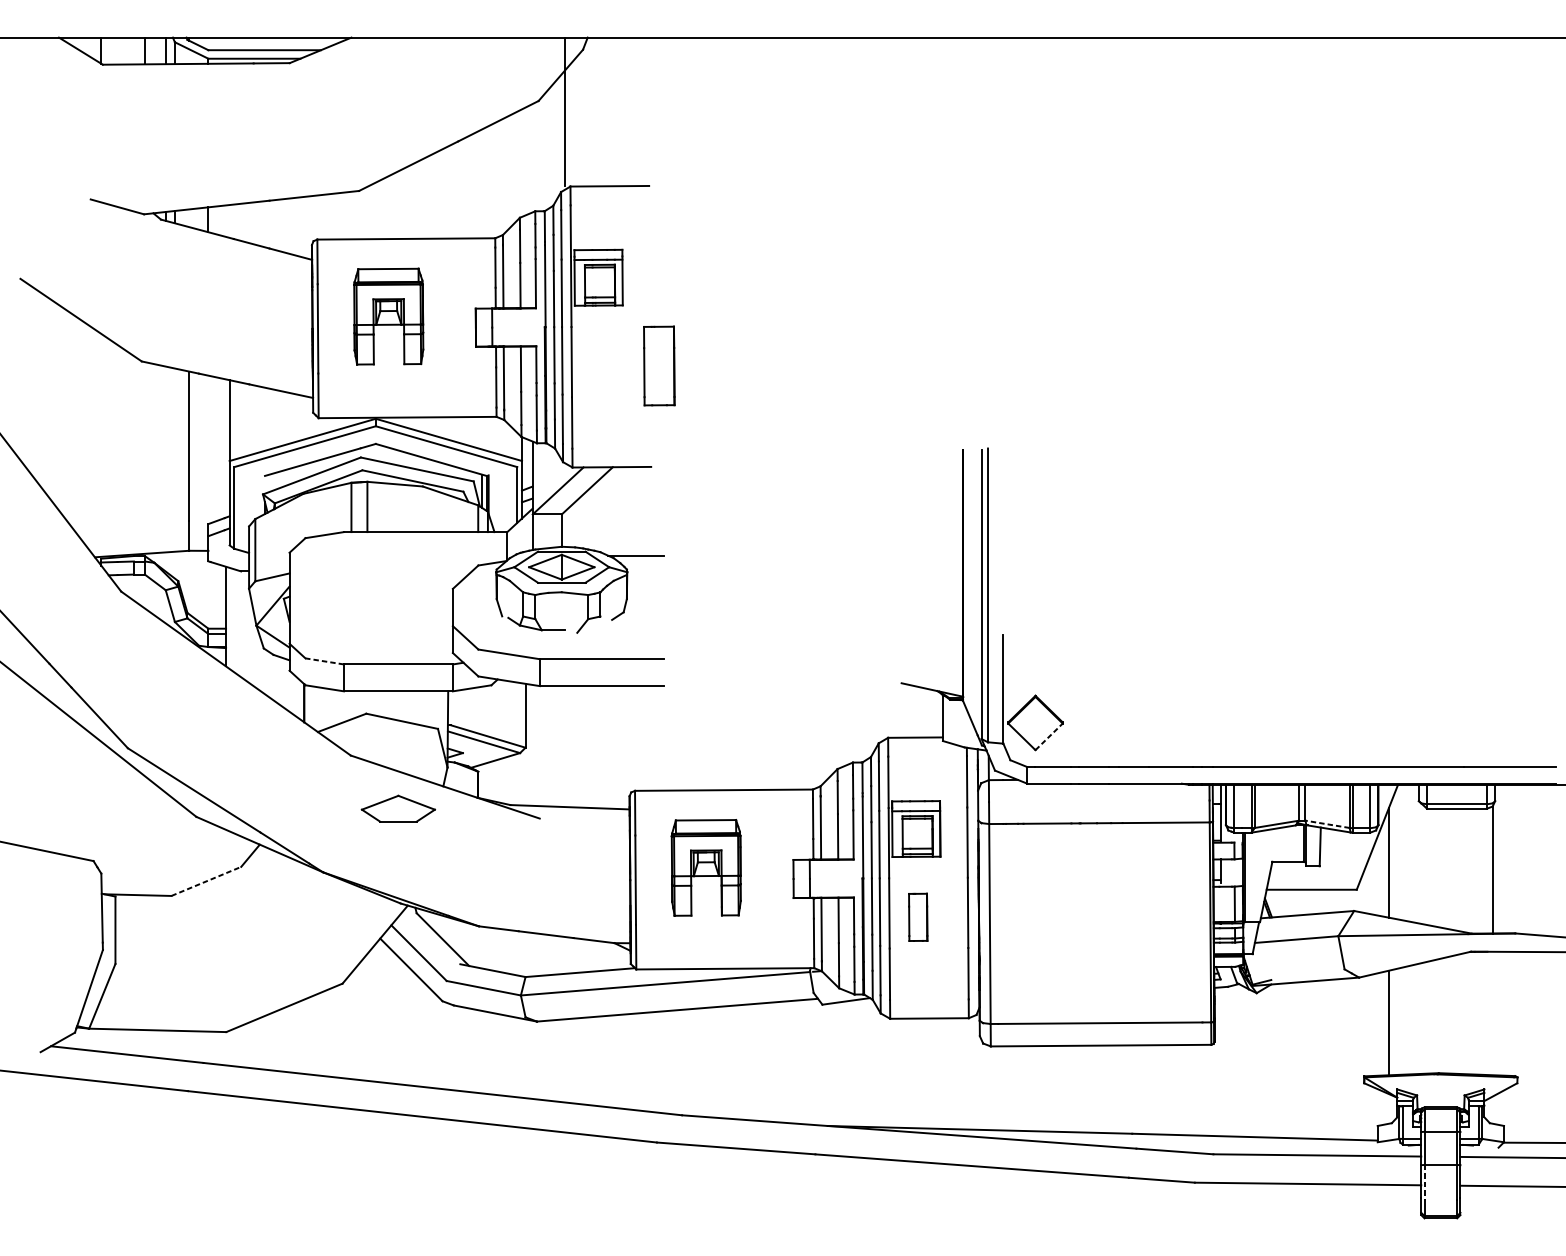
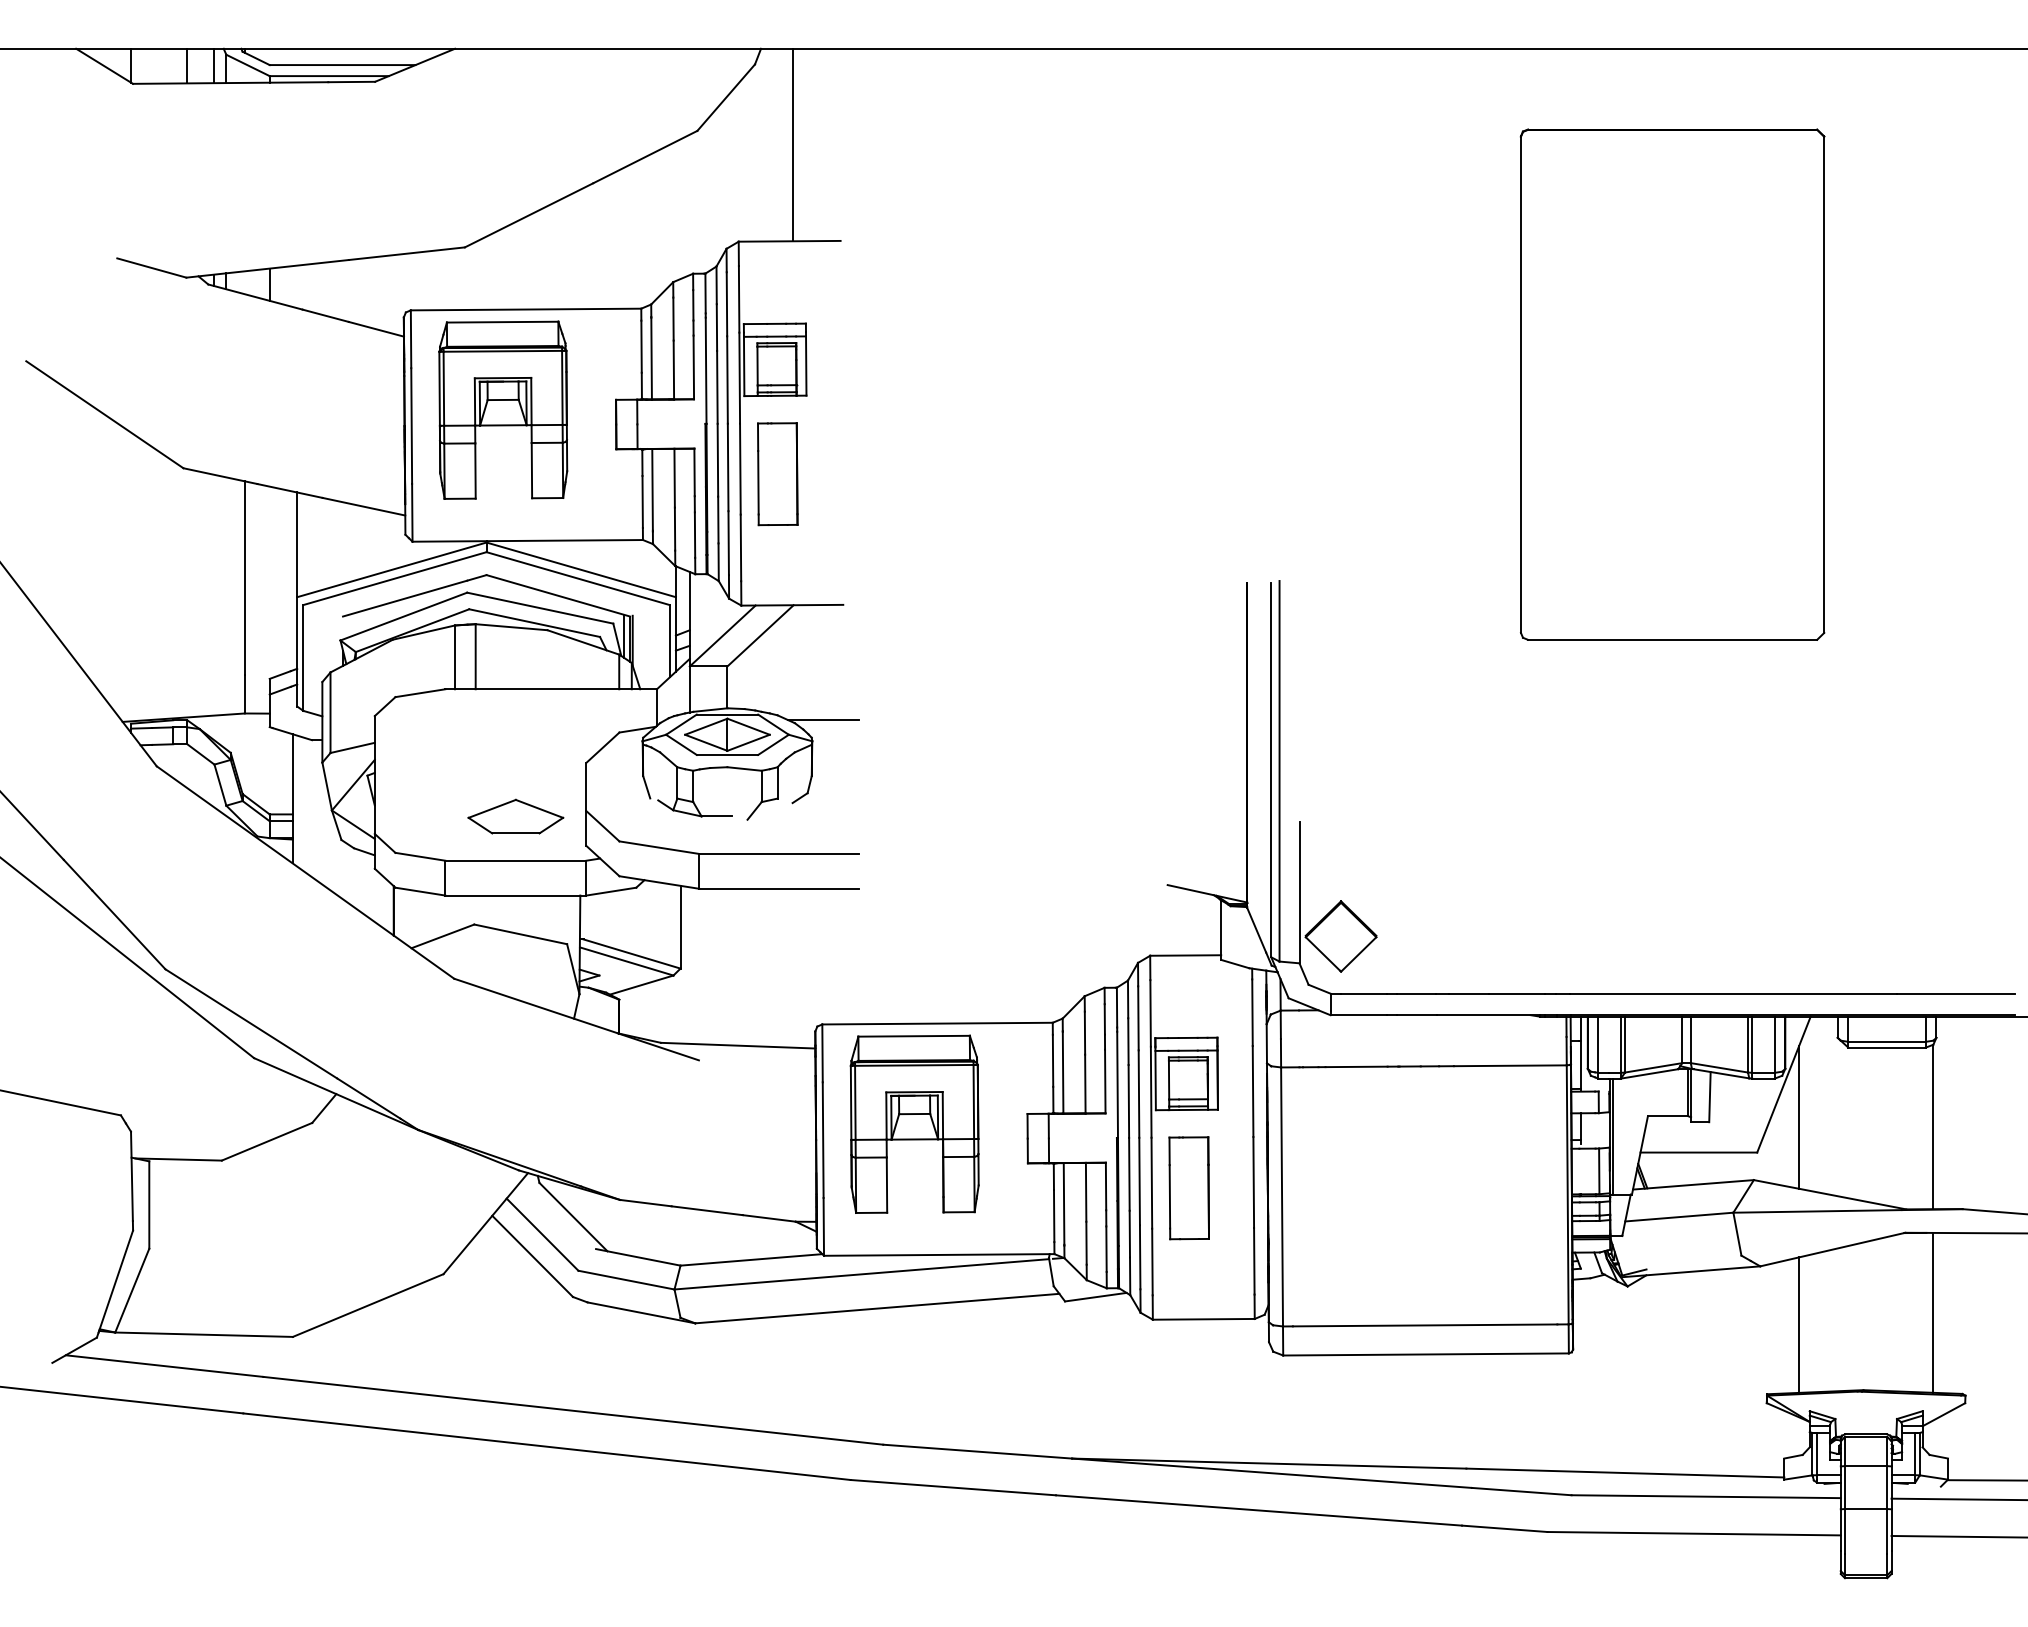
line: (564, 111) -> (793, 144), moved
part: (1291, 296) -> (1672, 384), added
part: (388, 316) -> (503, 409), size x1.43
part: (659, 366) -> (777, 474), moved
line: (324, 661) -> (419, 856), dashed -> solid
line: (1048, 736) -> (1358, 954), dashed -> solid
part: (398, 808) -> (515, 816), moved
line: (1326, 824) -> (1718, 1067), dashed -> solid
part: (706, 867) -> (914, 1123), size x1.43
line: (206, 881) -> (267, 1141), dashed -> solid
part: (917, 917) -> (1188, 1188), size x1.67
line: (1492, 1013) -> (1933, 1312), added
line: (1424, 1182) -> (1845, 1531), dashed -> solid

